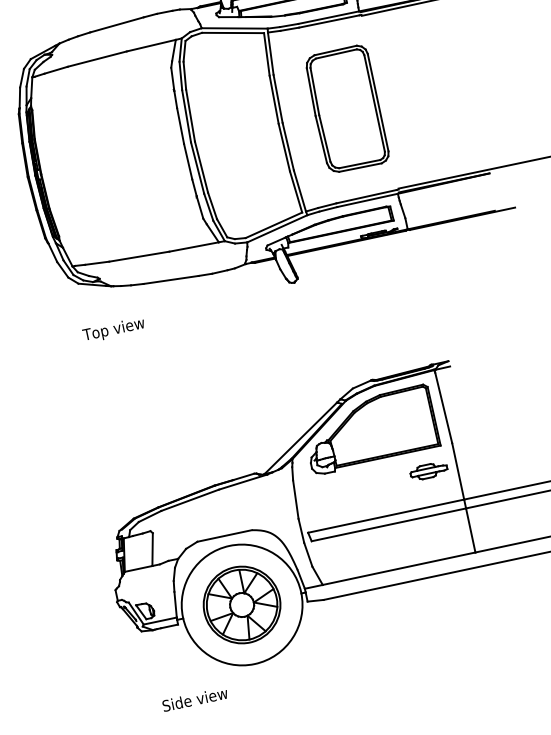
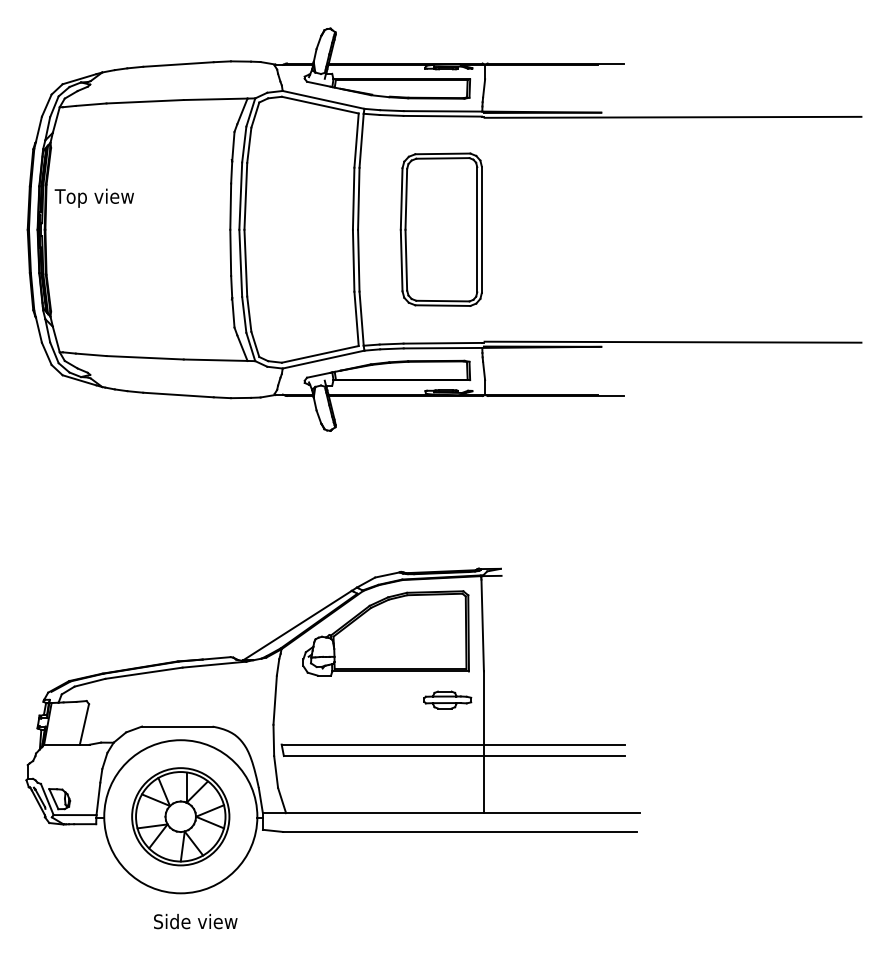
text: (113, 329) -> (93, 197), moved
text: (195, 699) -> (195, 921), moved

